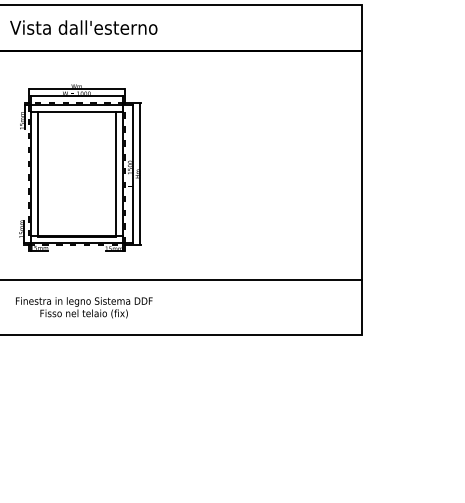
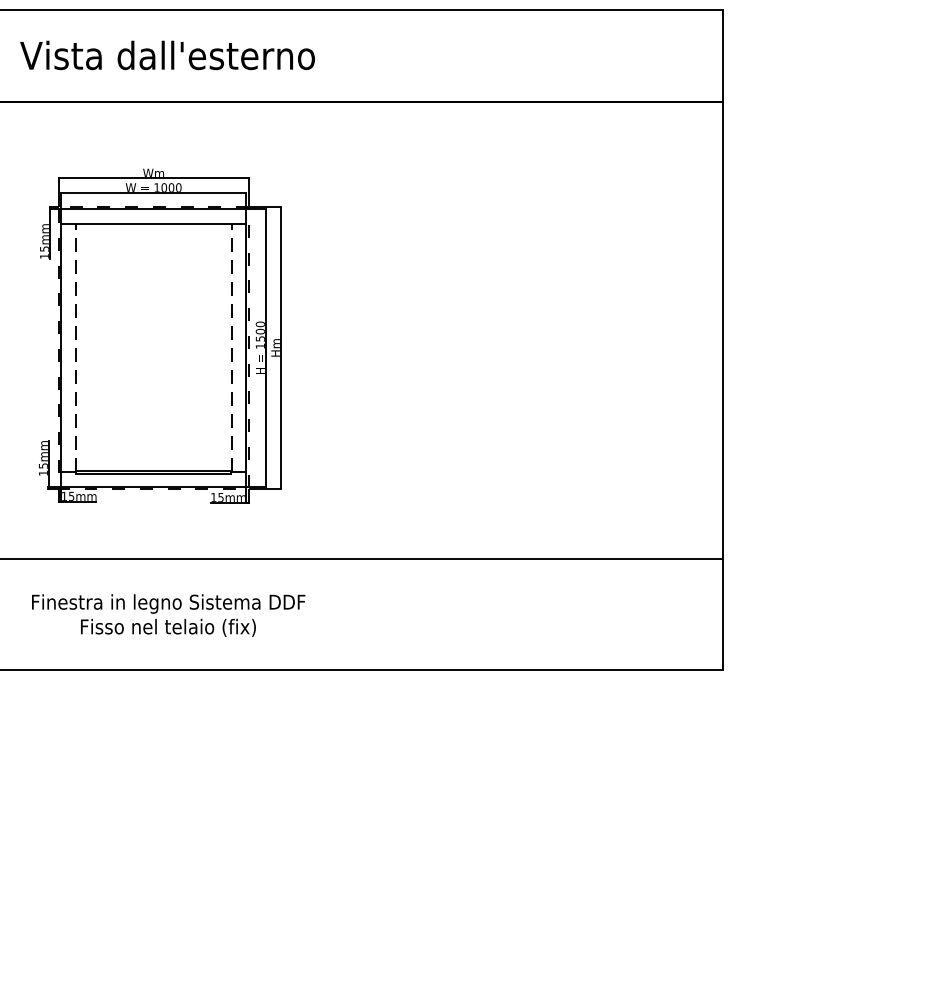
line: (37, 173) -> (75, 347), solid -> dashed
line: (115, 173) -> (231, 347), solid -> dashed

